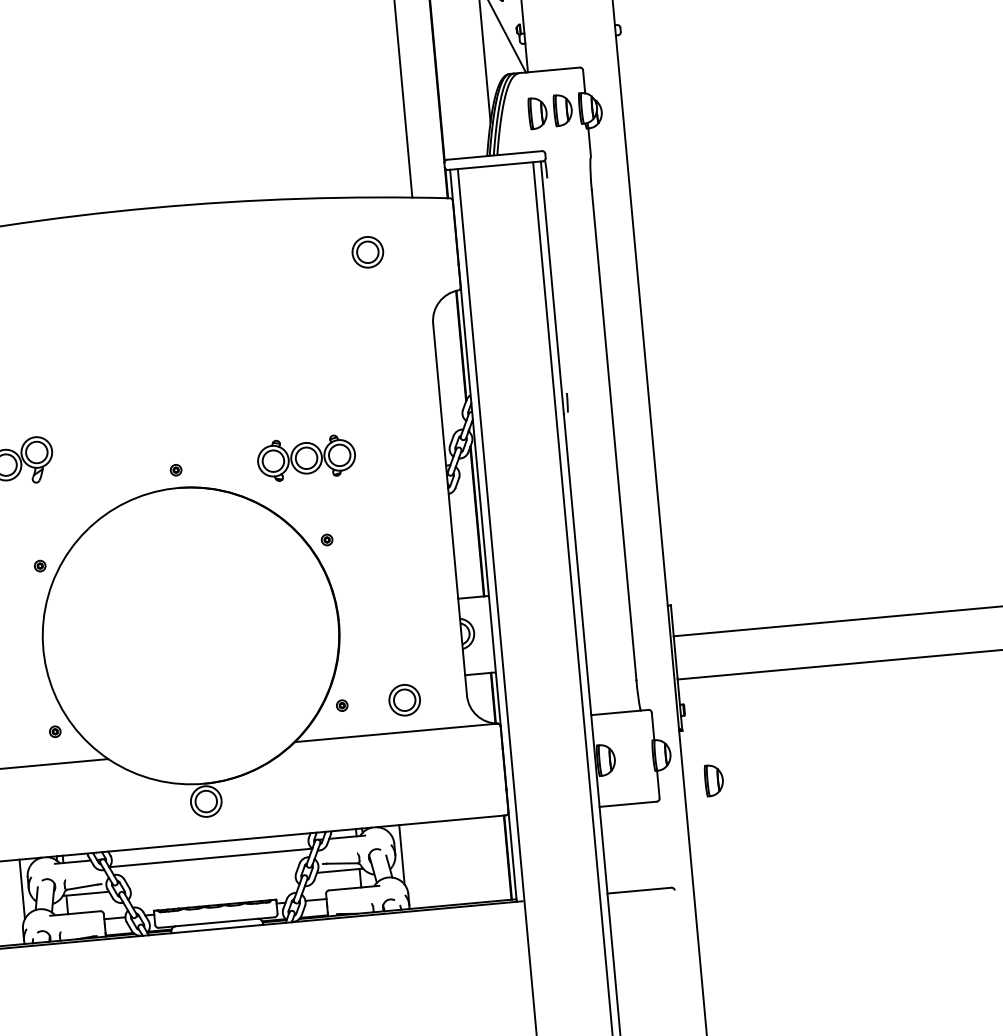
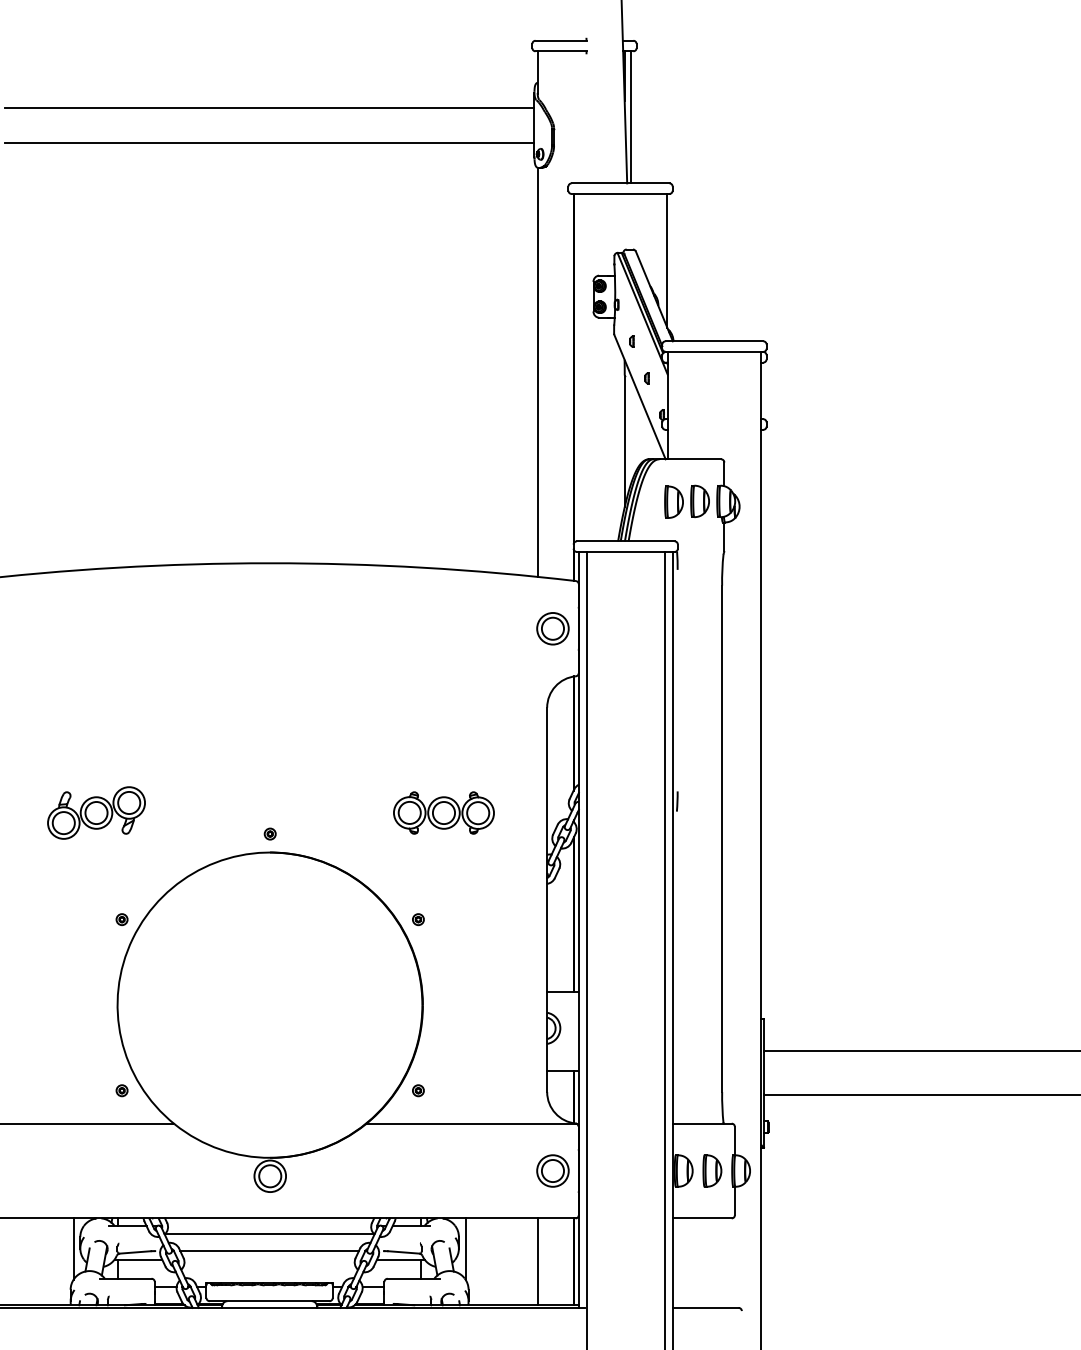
part: (367, 252) -> (552, 628), moved
part: (306, 457) -> (443, 812), moved
part: (404, 699) -> (552, 1170), moved
part: (714, 779) -> (712, 1170), moved
line: (472, 860) -> (537, 1261), added
line: (212, 874) -> (269, 1251), added

